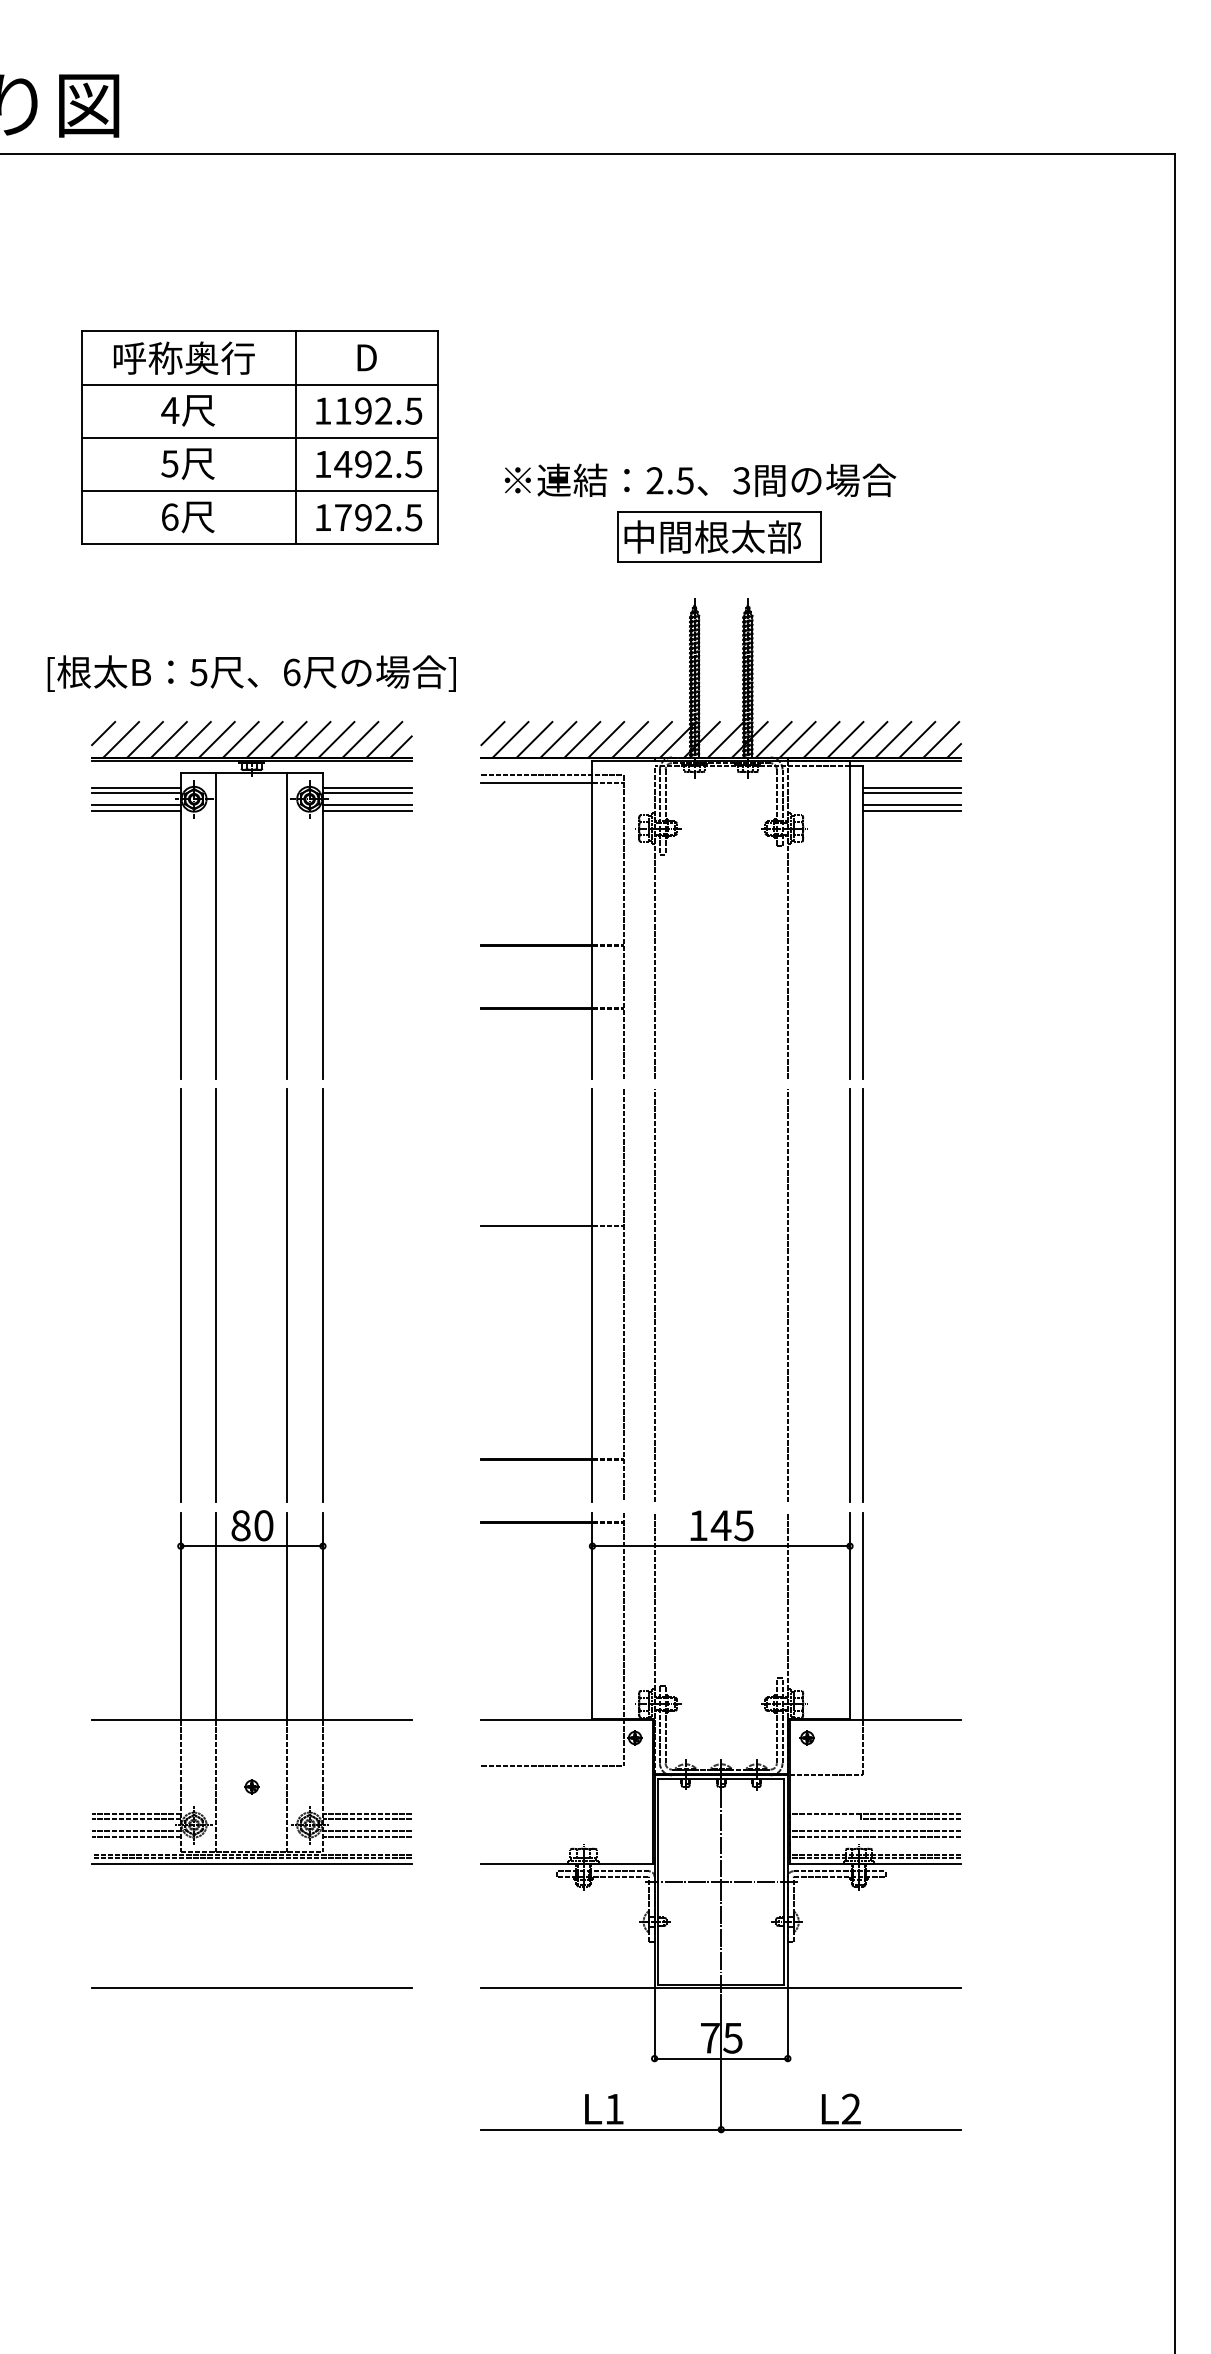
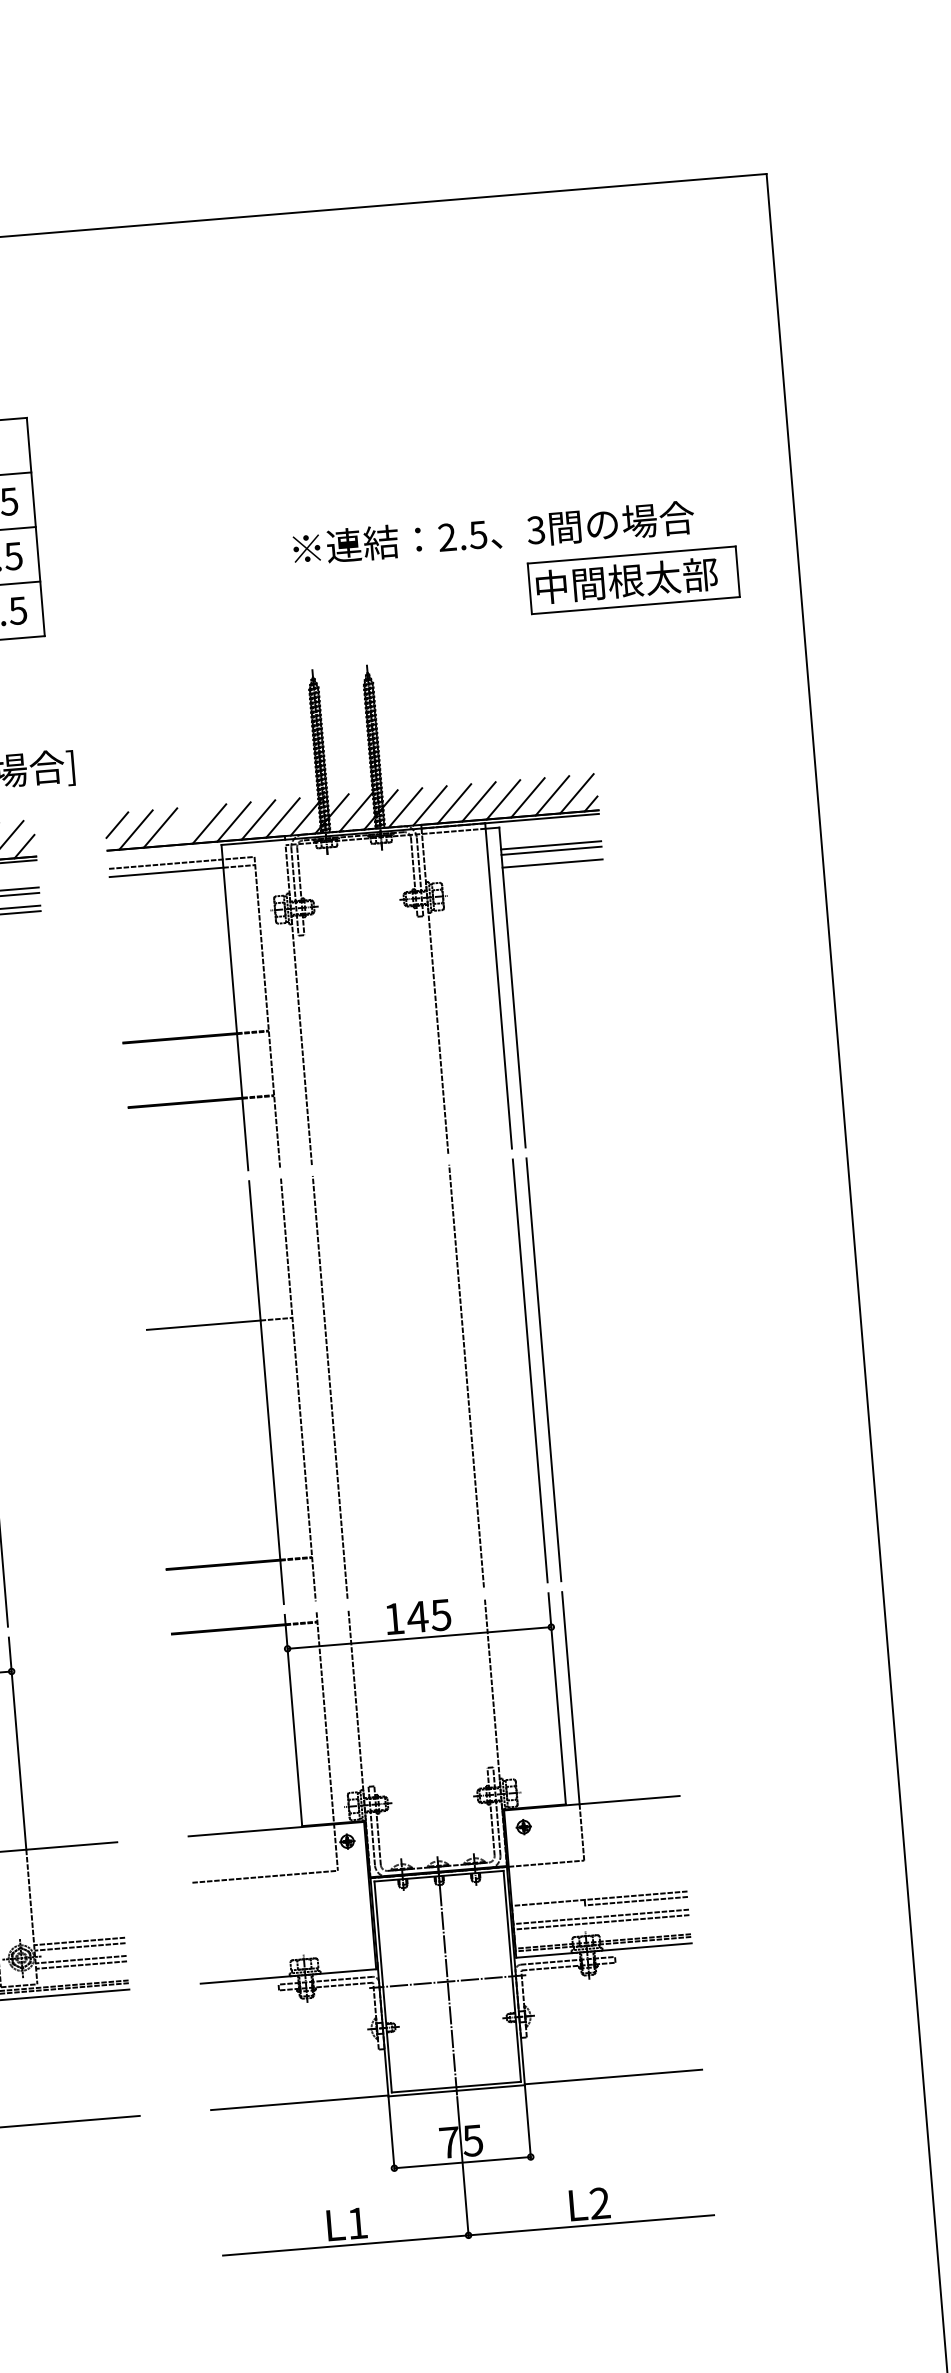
text: (700, 480) -> (493, 533), moved
part: (719, 536) -> (633, 579), moved
line: (558, 739) -> (184, 825), removed
line: (912, 810) -> (553, 868), removed

